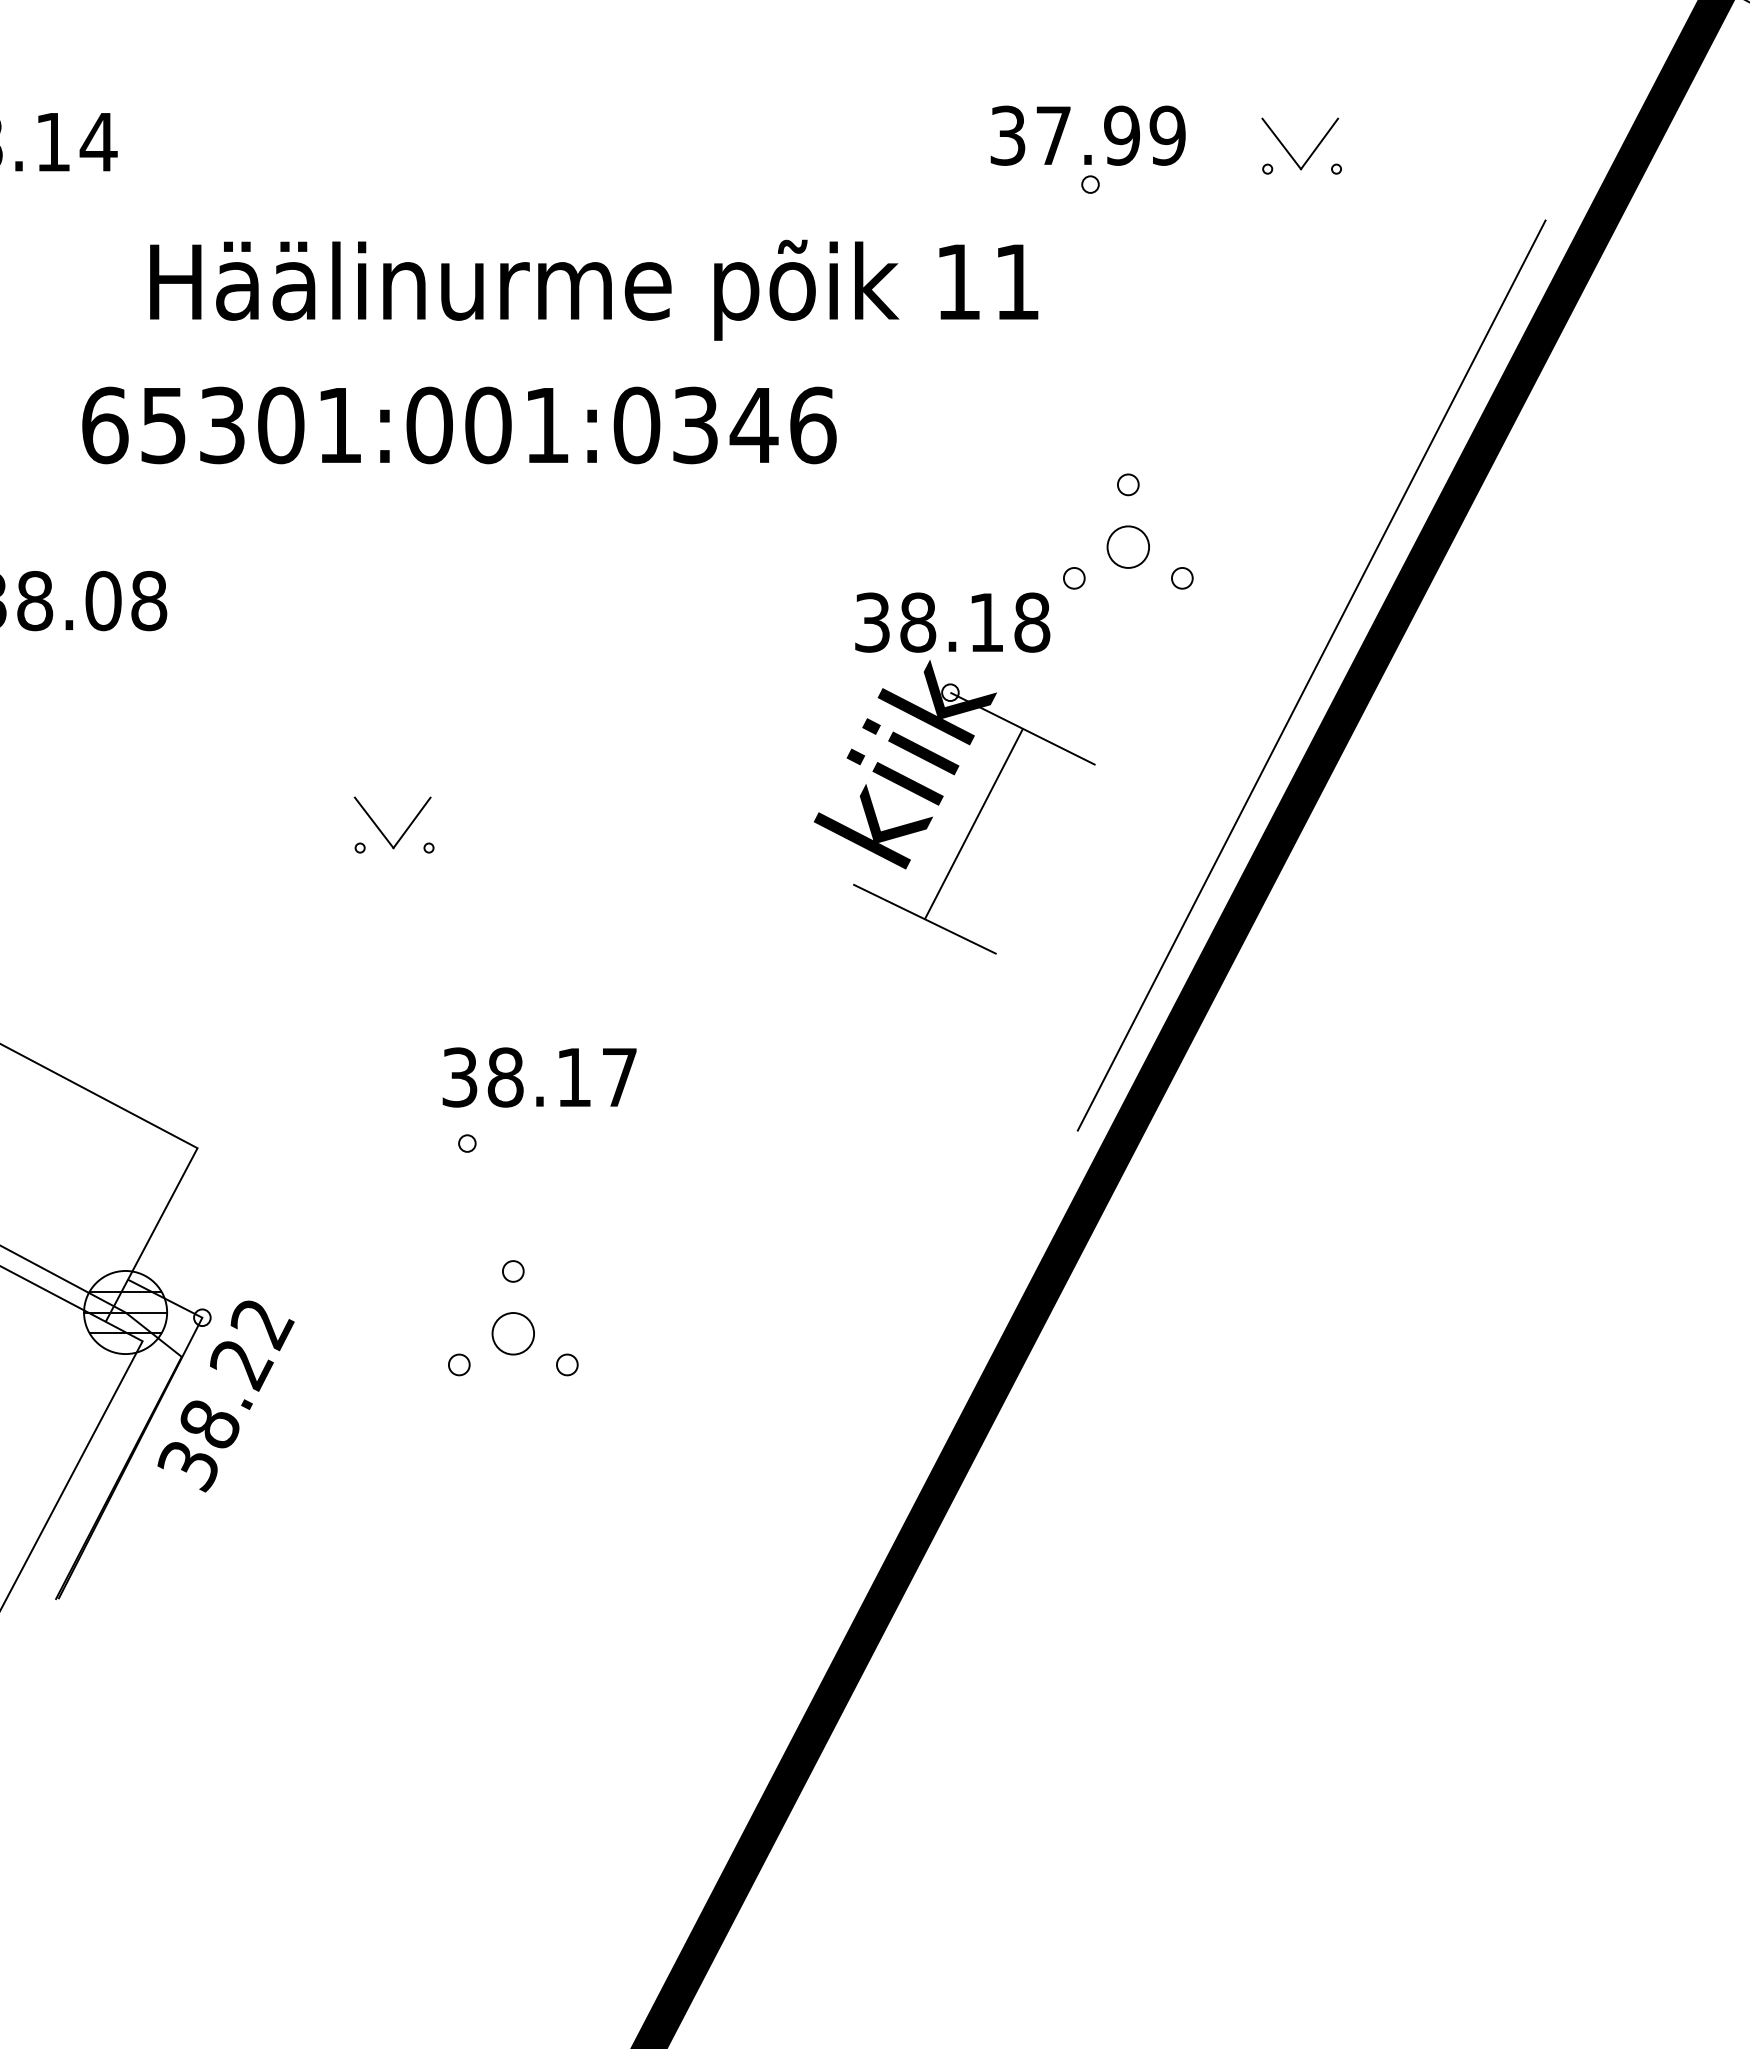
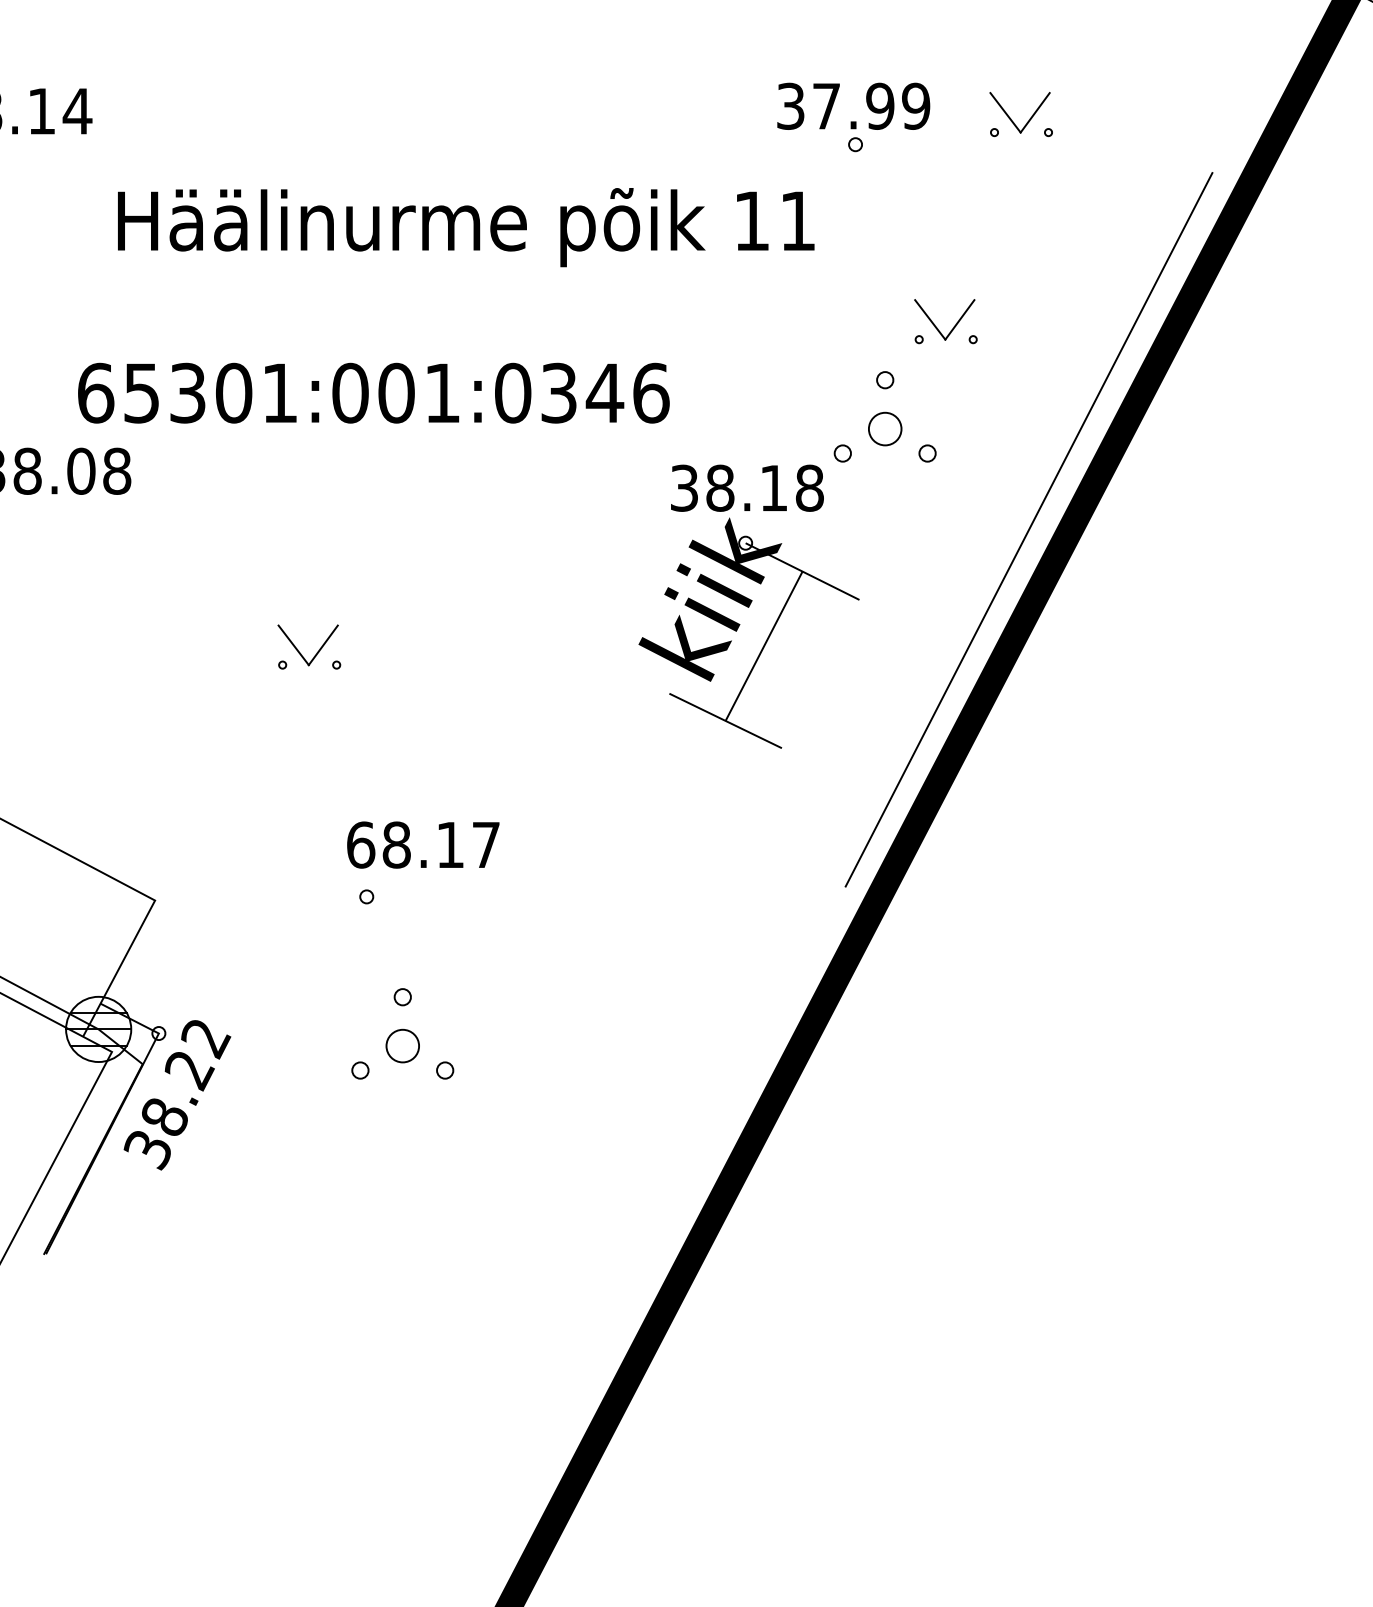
part: (1216, 415) -> (954, 325), added
text: (459, 425) -> (373, 393), moved
text: (460, 1077) -> (361, 845), 38.17 -> 68.17

